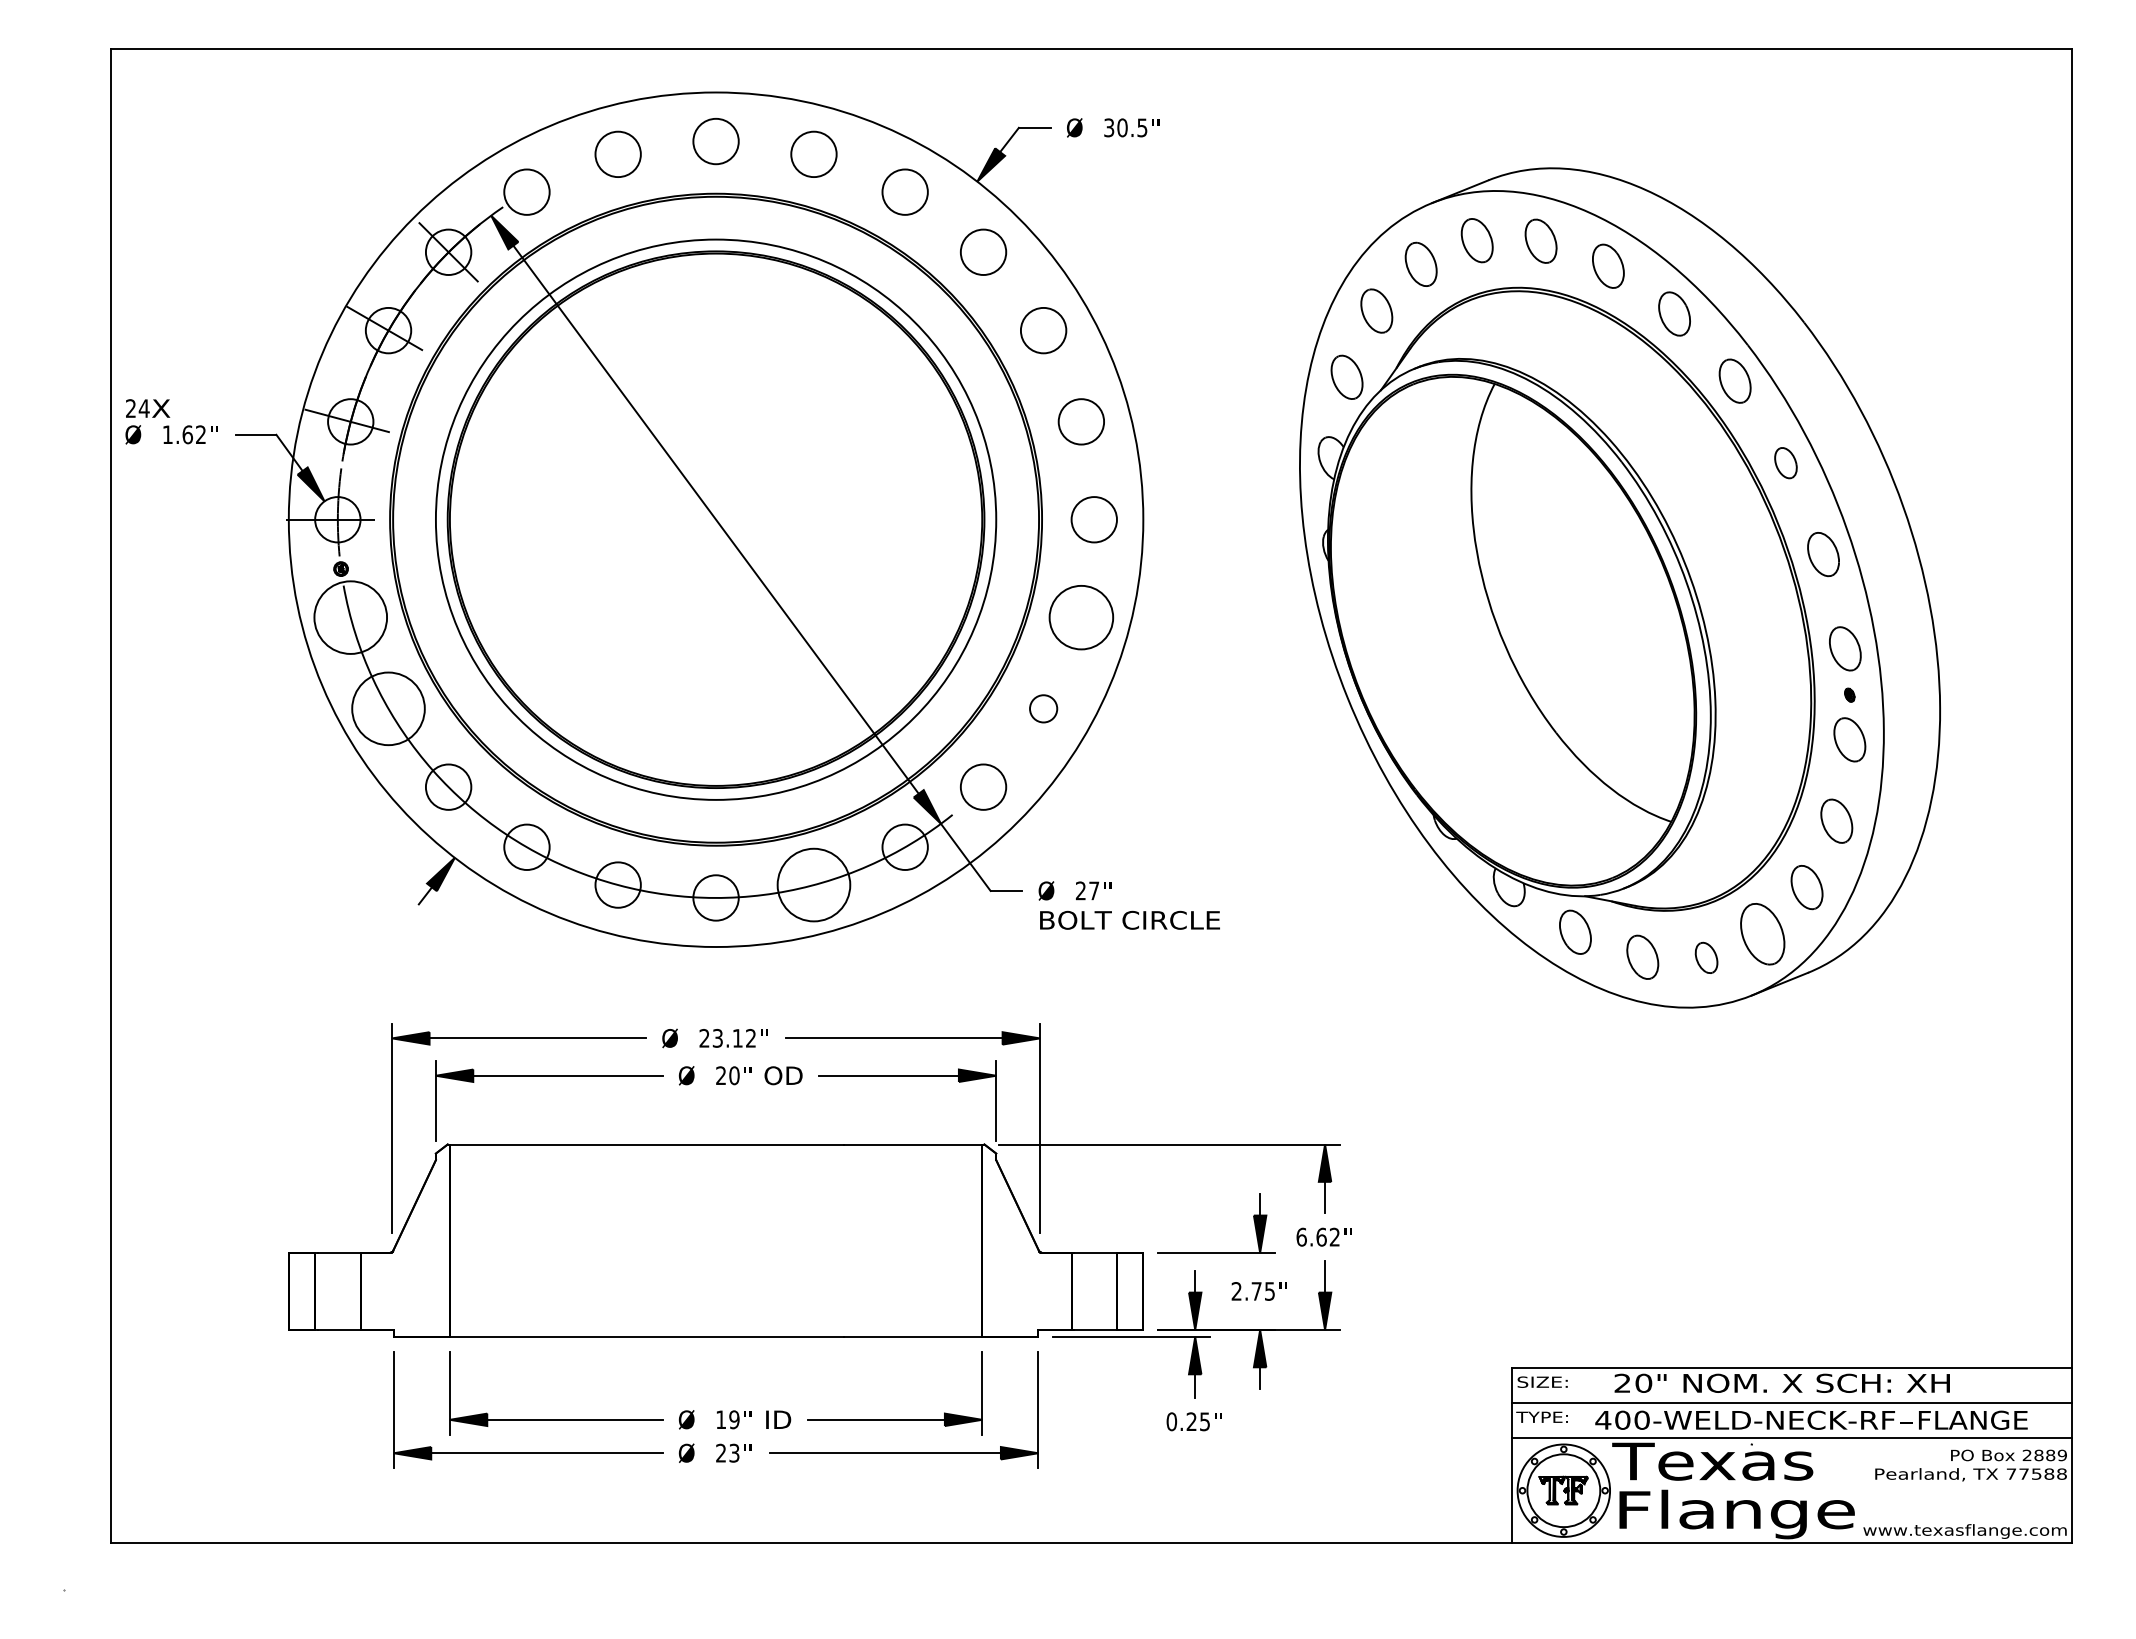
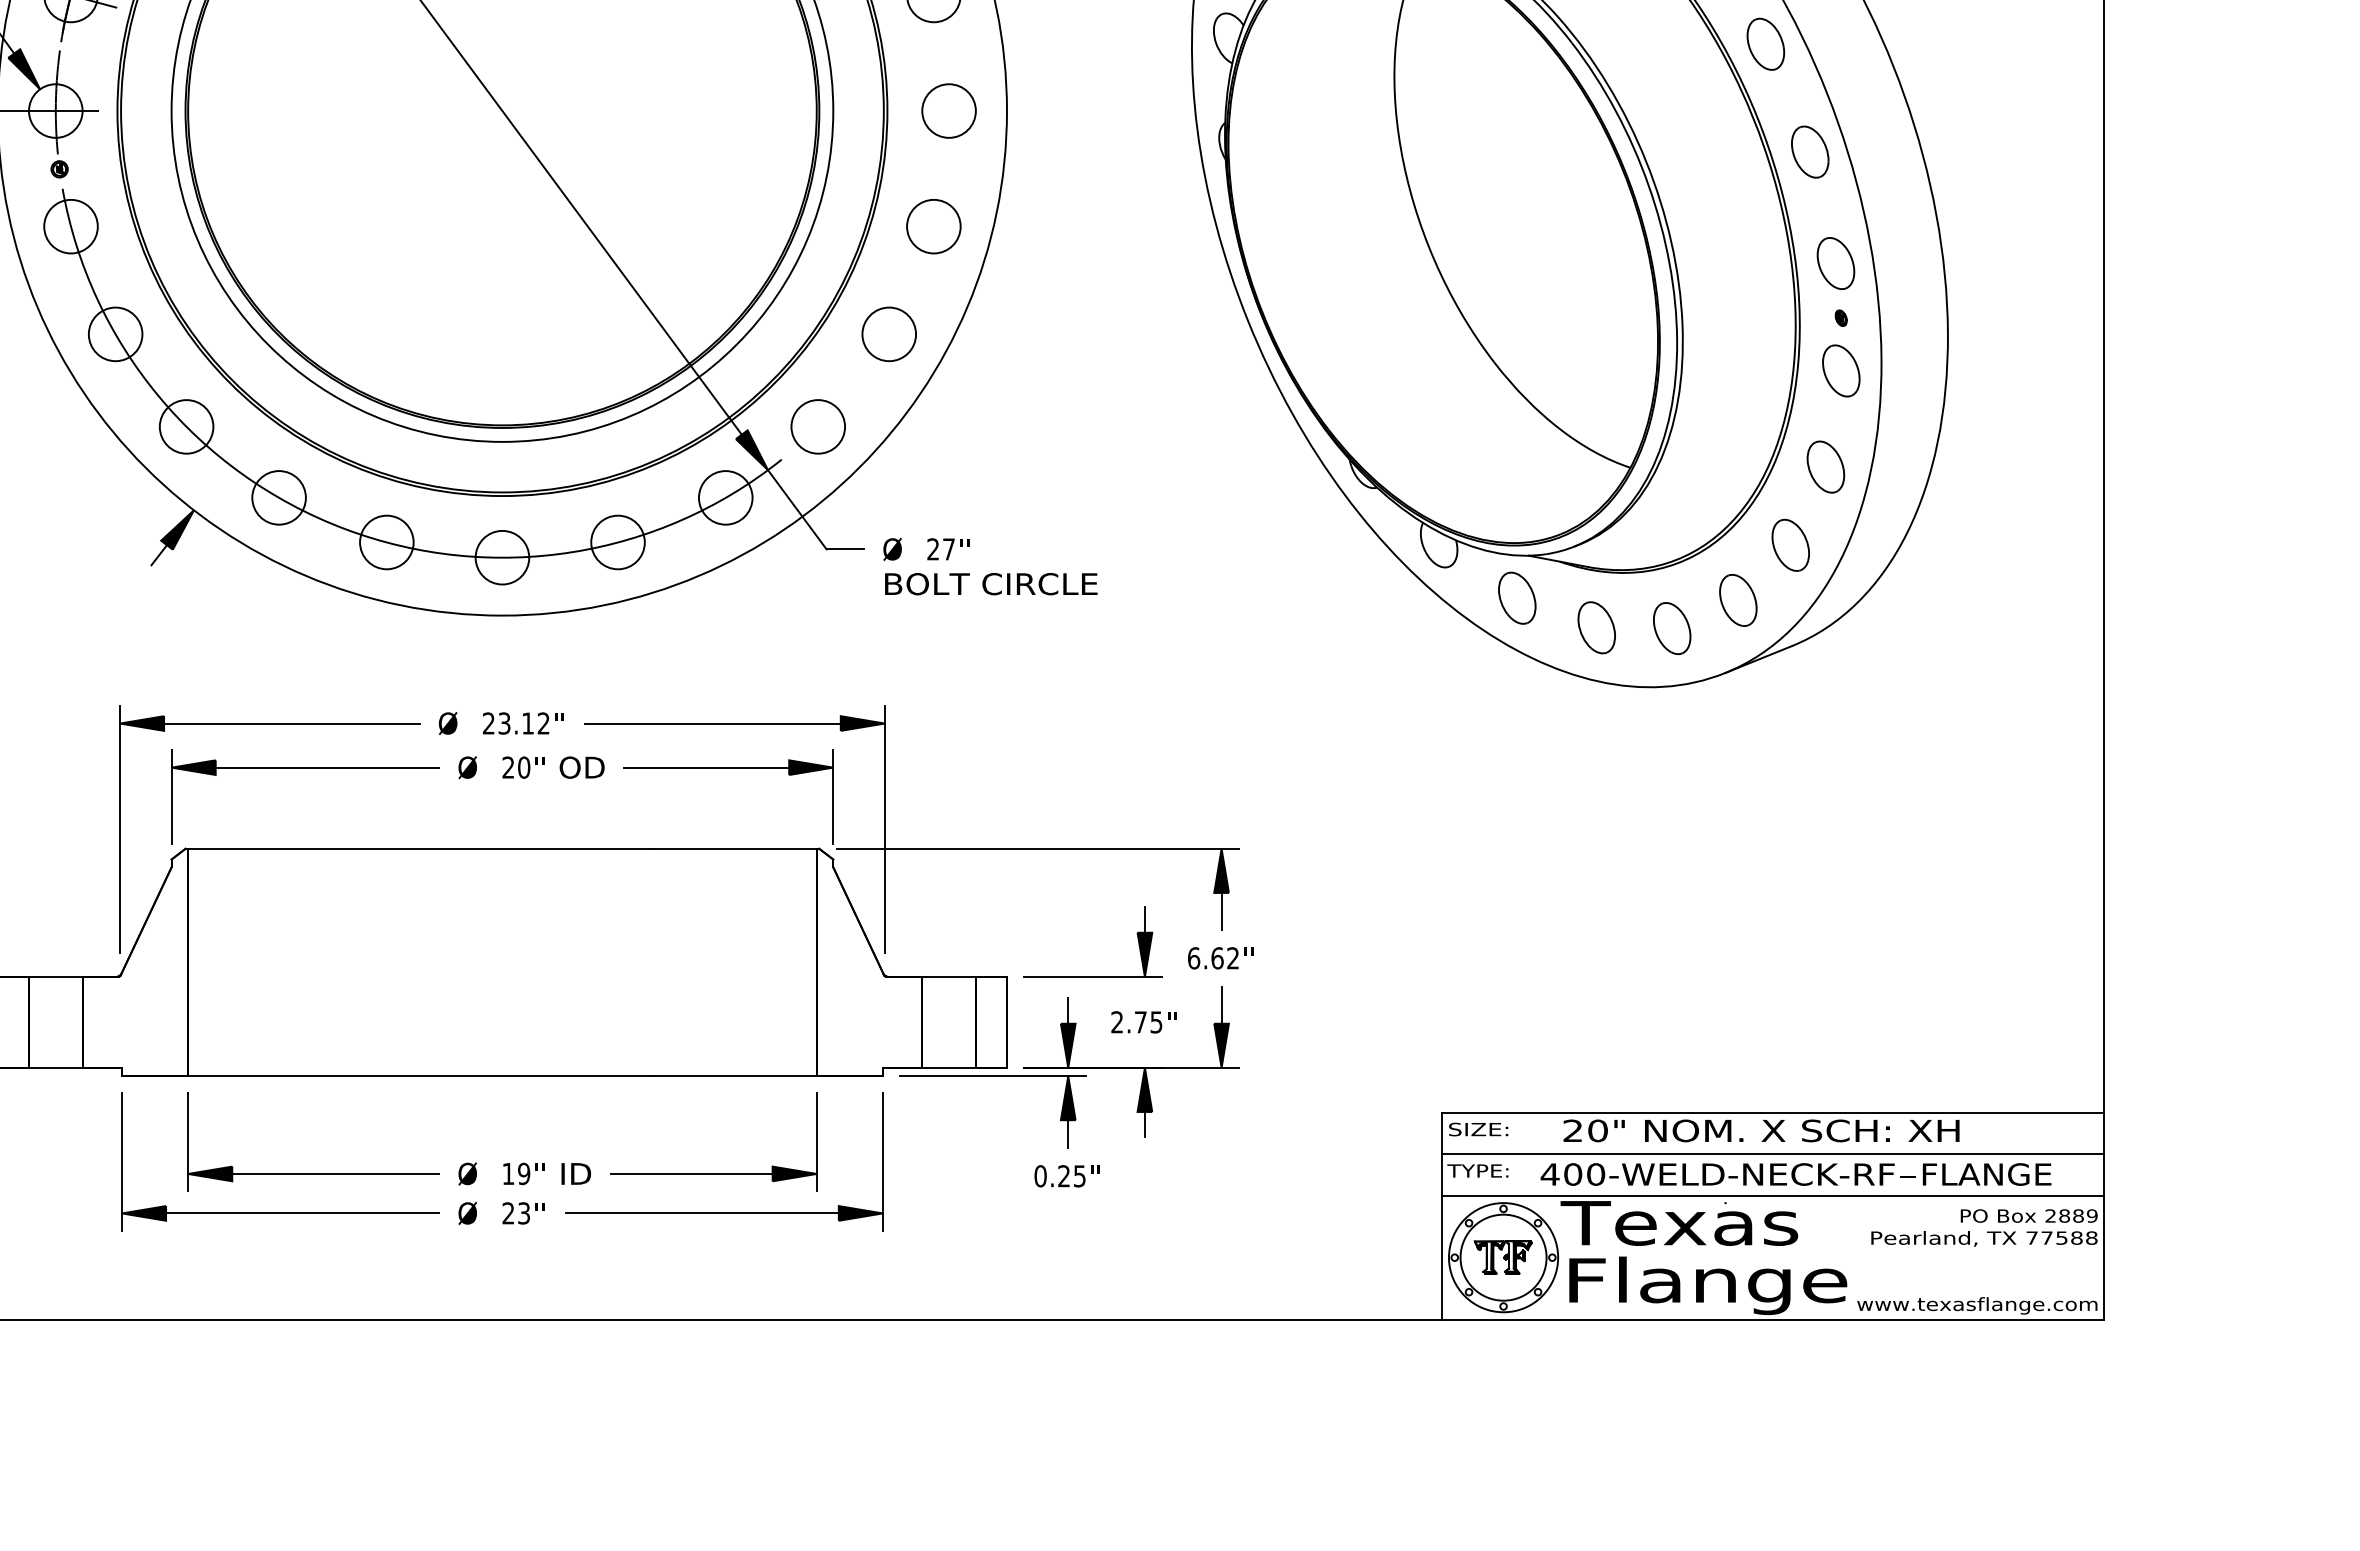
part: (1785, 462) -> (1765, 43), size x1.43
circle: (350, 617) -> (70, 226), size x0.62
circle: (1081, 617) -> (933, 226), size x0.71
circle: (388, 708) -> (115, 333), size x0.62
circle: (1043, 708) -> (889, 333), size x1.67
circle: (813, 884) -> (617, 541), size x0.62
part: (1762, 933) -> (1738, 599), size x0.71
part: (1706, 957) -> (1672, 628), size x1.43

